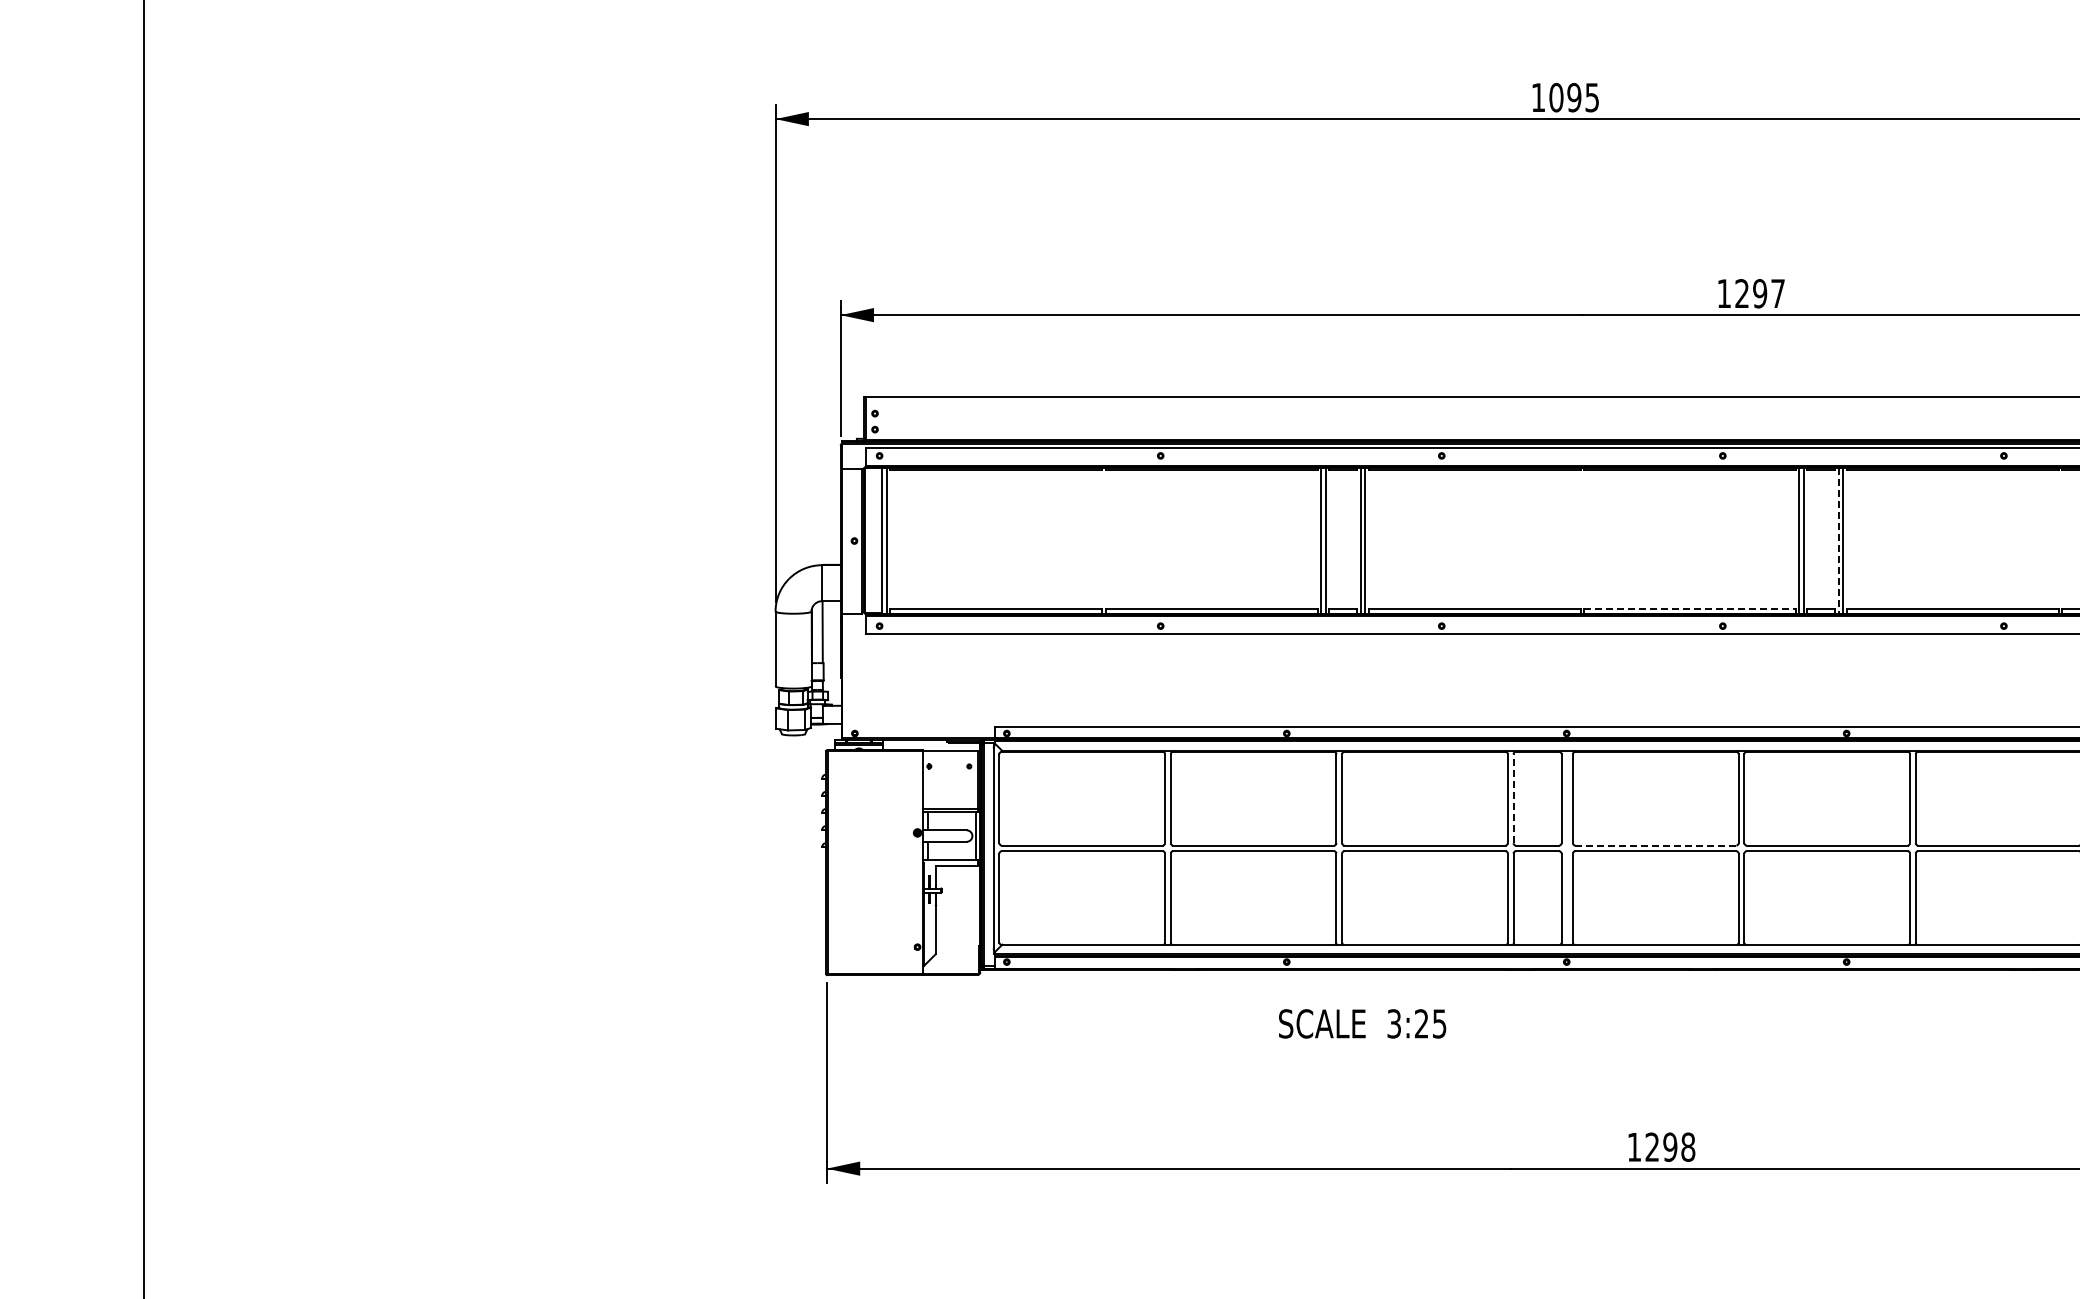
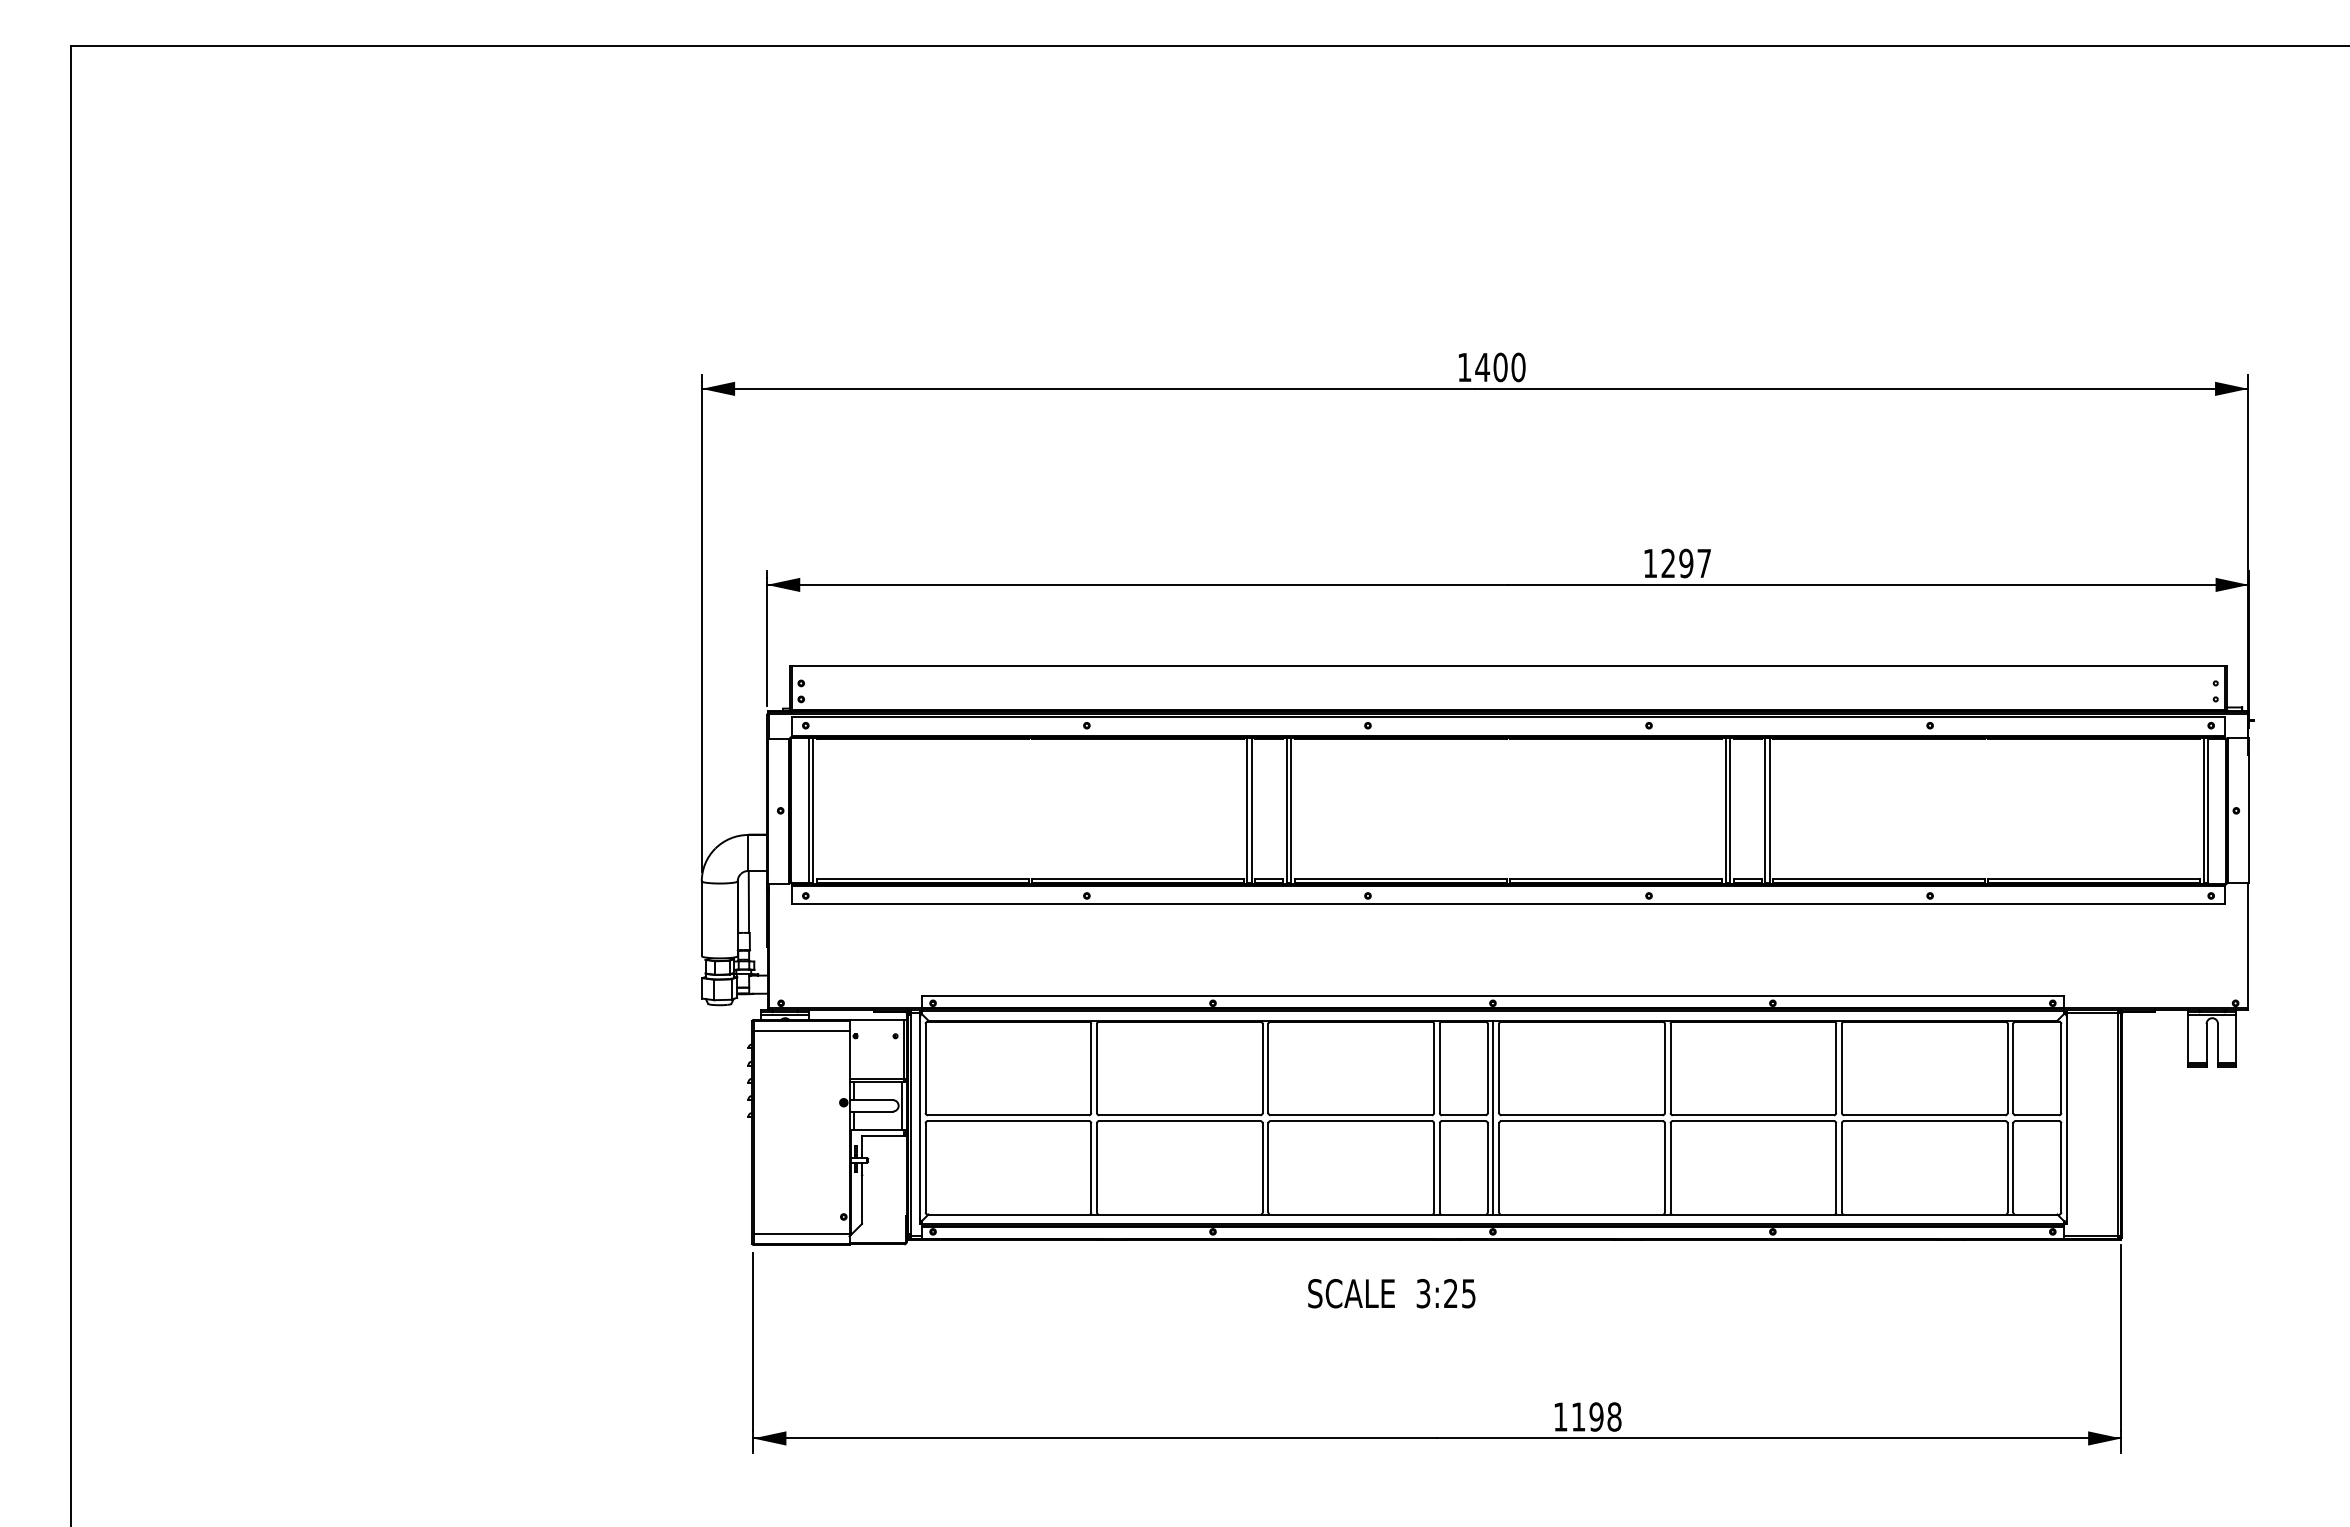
text: (1574, 97) -> (1500, 367), 1095 -> 1400
line: (1839, 540) -> (1765, 810), dashed -> solid
line: (1690, 608) -> (1616, 878), dashed -> solid
line: (875, 761) -> (801, 1031), added
line: (1513, 798) -> (1439, 1068), dashed -> solid
line: (1656, 845) -> (1582, 1115), dashed -> solid
line: (1567, 847) -> (1493, 1117), added
line: (875, 963) -> (801, 1233), added
text: (1362, 1023) -> (1391, 1293), moved
text: (1651, 1146) -> (1577, 1416), 1298 -> 1198

